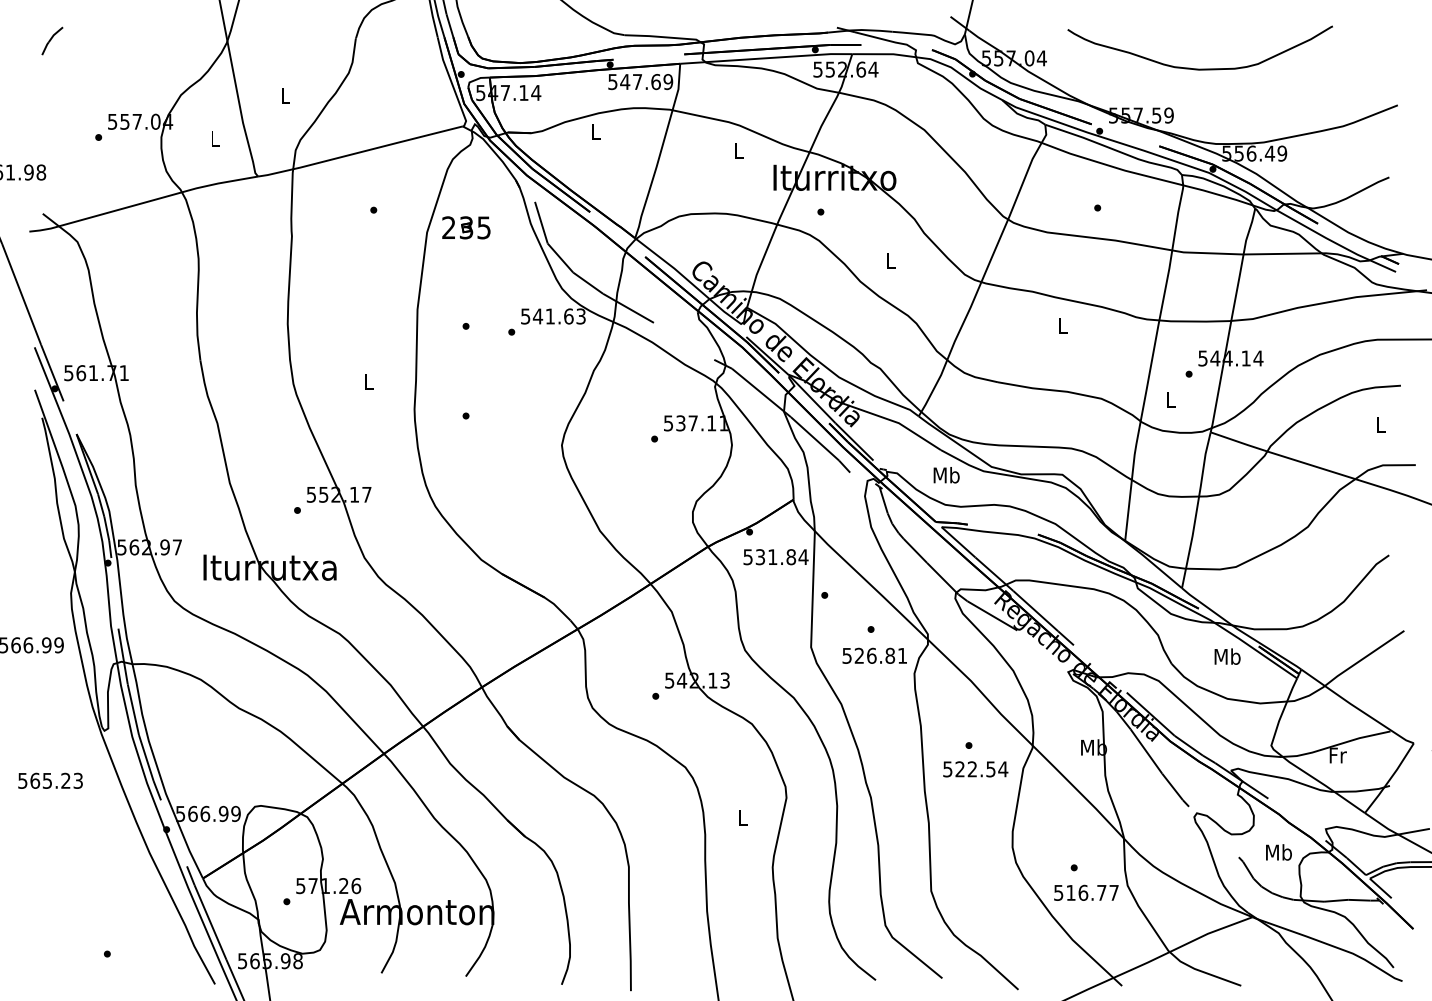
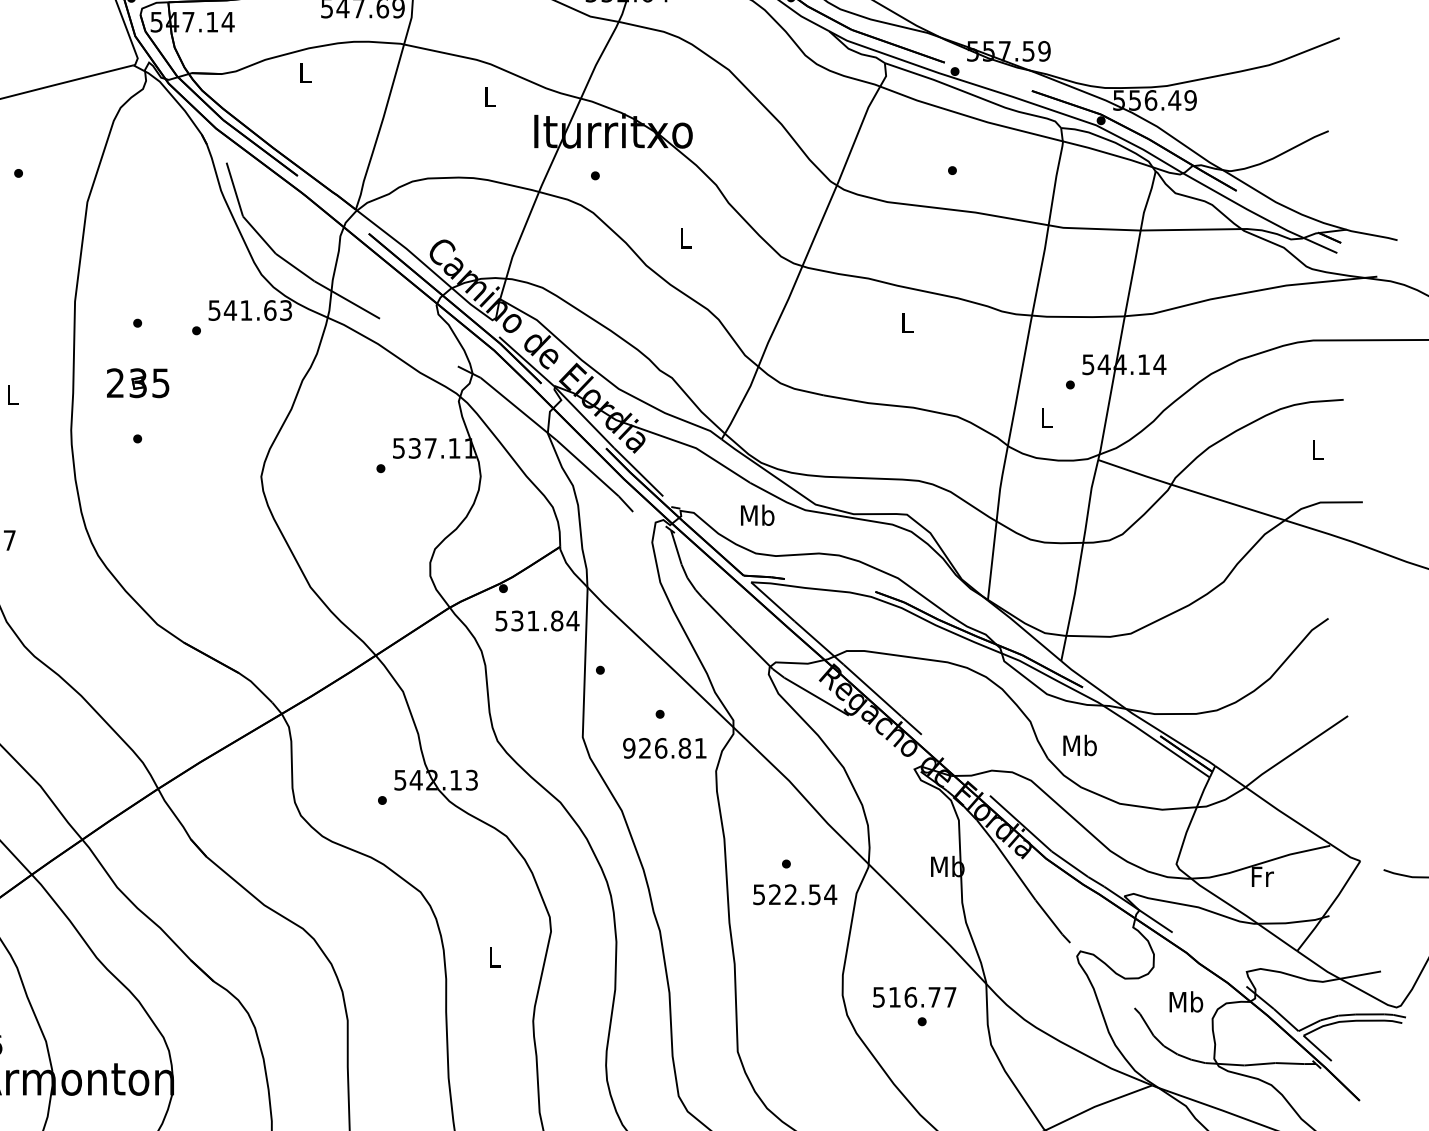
part: (466, 227) -> (138, 382), moved
text: (846, 655) -> (628, 747), 526.81 -> 926.81
text: (1227, 656) -> (1079, 745), moved
text: (1086, 892) -> (914, 996), moved

